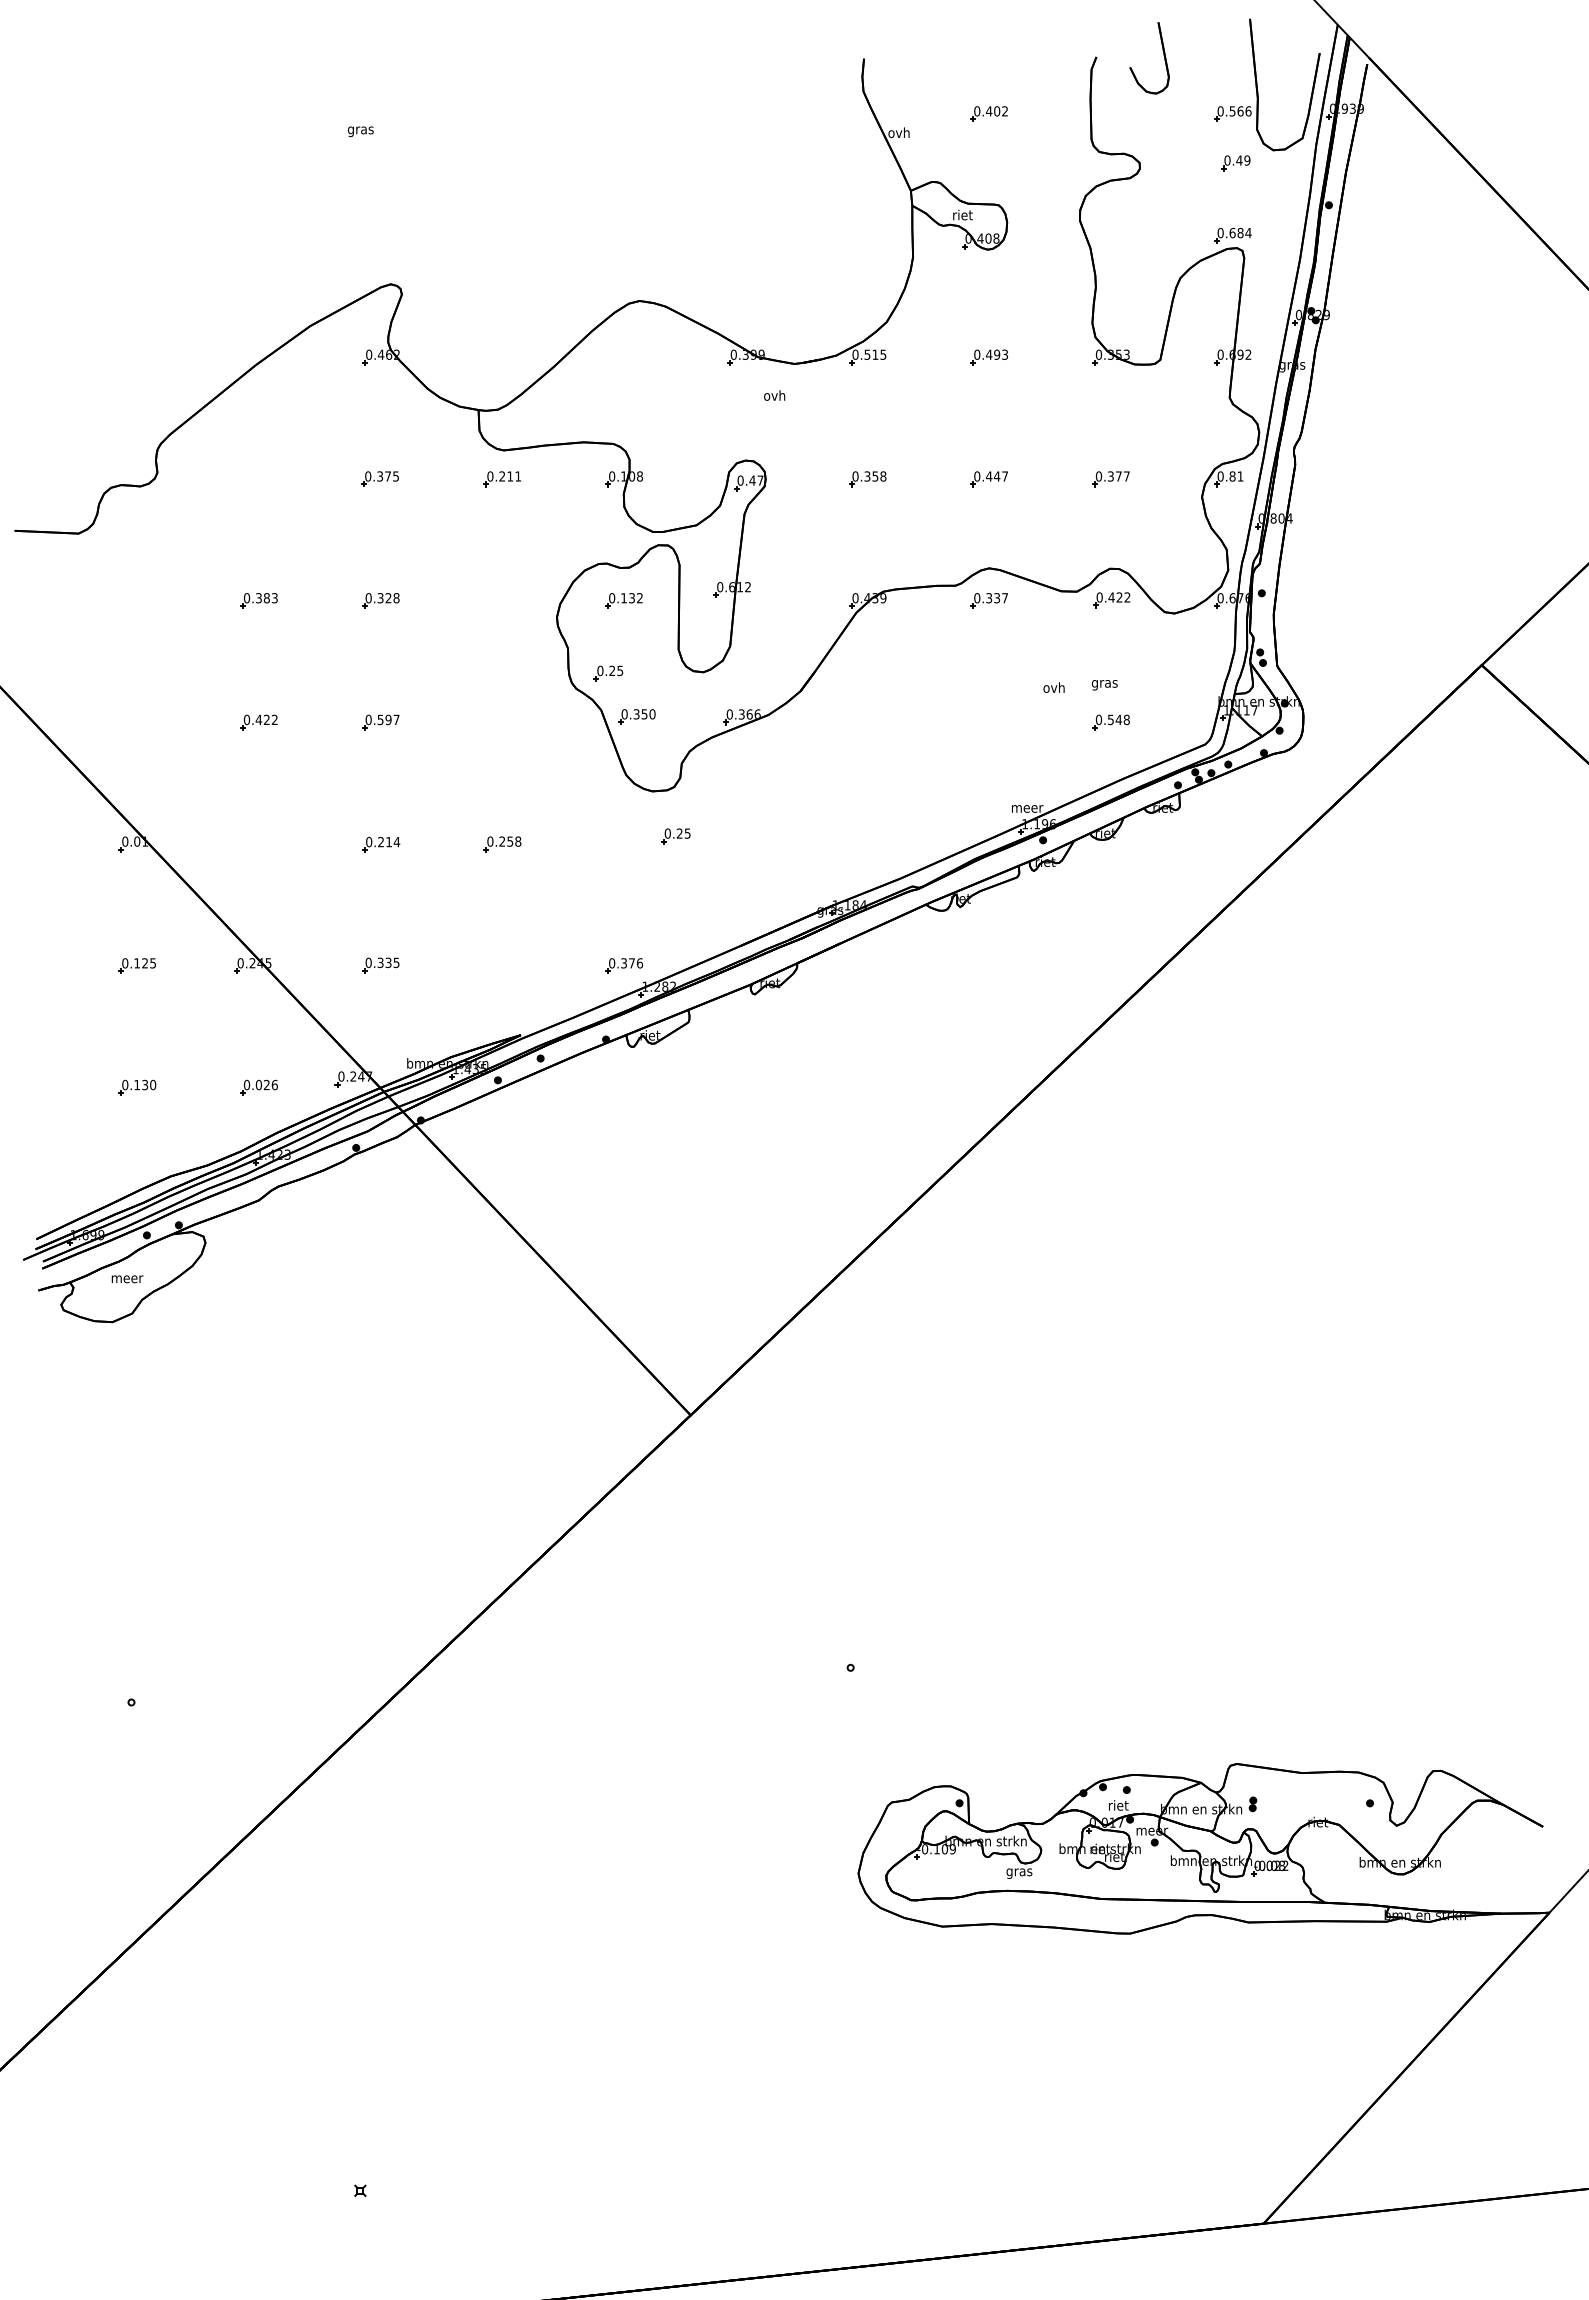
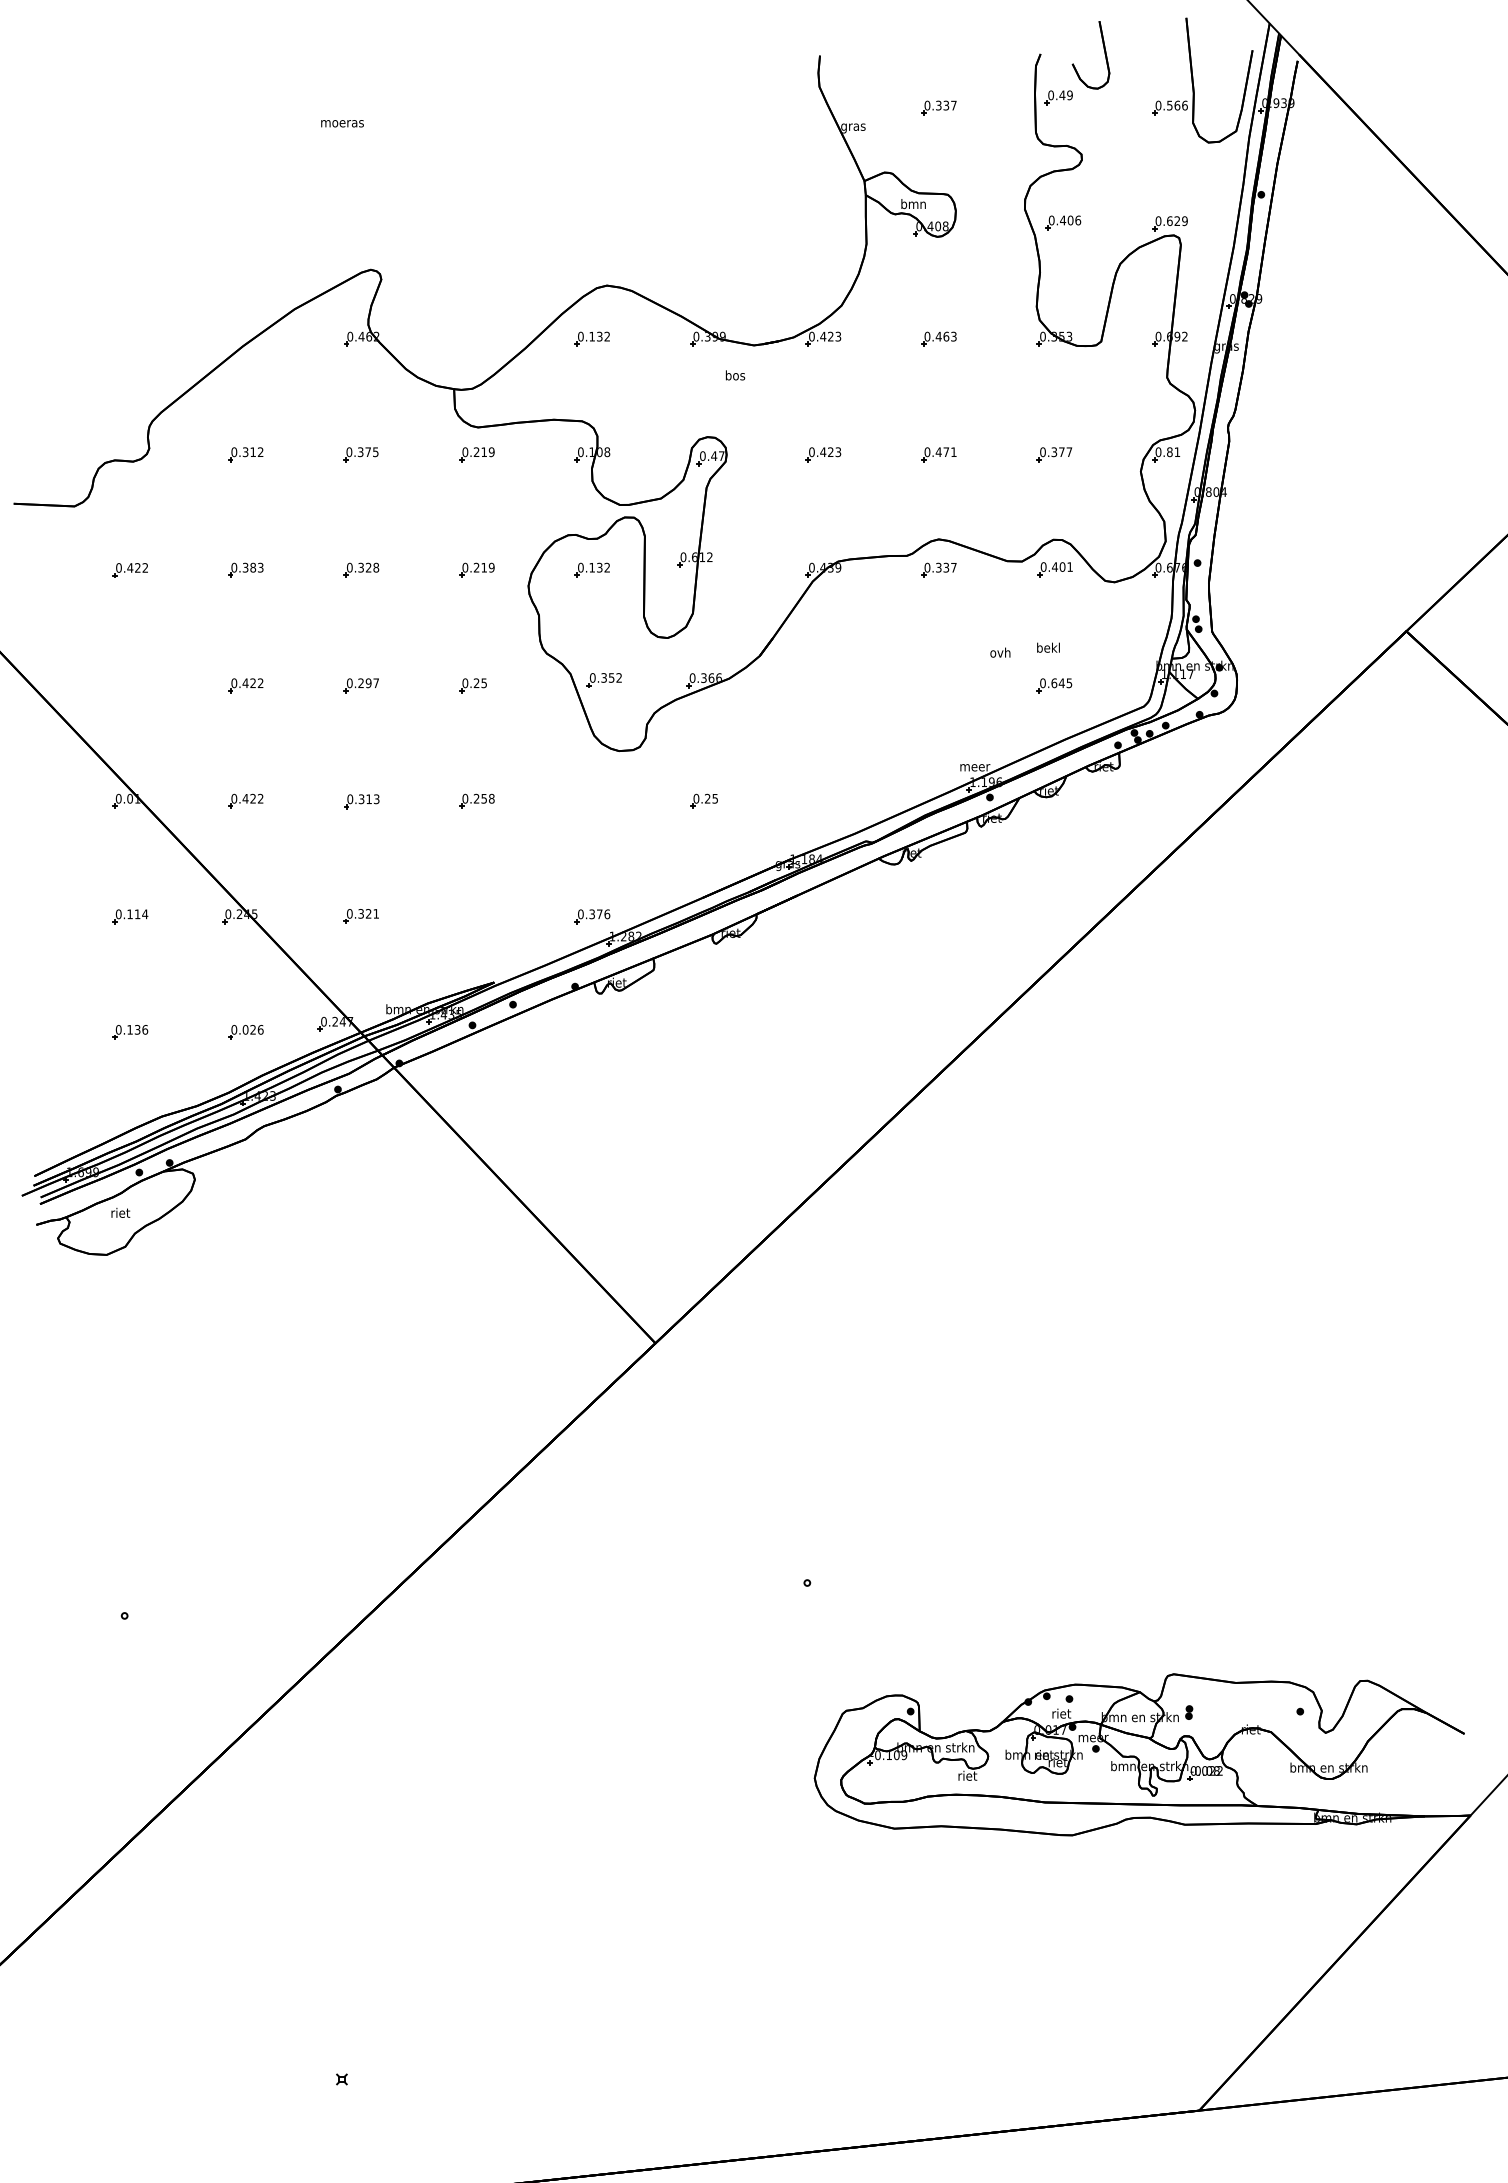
text: (996, 111) -> (945, 105), 0.402 -> 0.337
text: (360, 131) -> (342, 124), gras -> moeras
text: (899, 133) -> (853, 126), ovh -> gras
part: (1235, 163) -> (1058, 98), moved
text: (962, 214) -> (913, 203), riet -> bmn
text: (1244, 232) -> (1181, 220), 0.684 -> 0.629
part: (1120, 234) -> (1063, 222), added
text: (875, 354) -> (830, 336), 0.515 -> 0.423
text: (997, 354) -> (946, 336), 0.493 -> 0.463
part: (623, 357) -> (591, 339), added
text: (774, 395) -> (735, 375), ovh -> bos
text: (518, 476) -> (492, 452), 0.211 -> 0.219
text: (875, 476) -> (830, 452), 0.358 -> 0.423
text: (1000, 476) -> (949, 452), 0.447 -> 0.471
part: (258, 479) -> (245, 455), added
text: (1123, 597) -> (1066, 567), 0.422 -> 0.401
part: (137, 600) -> (130, 569), added
part: (502, 600) -> (476, 569), added
part: (608, 673) -> (473, 685), moved
text: (1104, 683) -> (1048, 648), gras -> bekl
text: (652, 714) -> (619, 678), 0.350 -> 0.352
text: (380, 719) -> (361, 682), 0.597 -> 0.297
text: (1118, 719) -> (1061, 682), 0.548 -> 0.645
part: (675, 836) -> (703, 801), moved
text: (389, 841) -> (369, 798), 0.214 -> 0.313
part: (258, 844) -> (245, 801), added
text: (392, 962) -> (372, 913), 0.335 -> 0.321
text: (149, 963) -> (141, 914), 0.125 -> 0.114
text: (153, 1084) -> (145, 1029), 0.130 -> 0.136
text: (127, 1277) -> (120, 1212), meer -> riet
text: (1019, 1871) -> (967, 1776), gras -> riet

